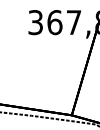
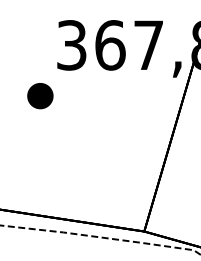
part: (19, 47) -> (39, 95), added

